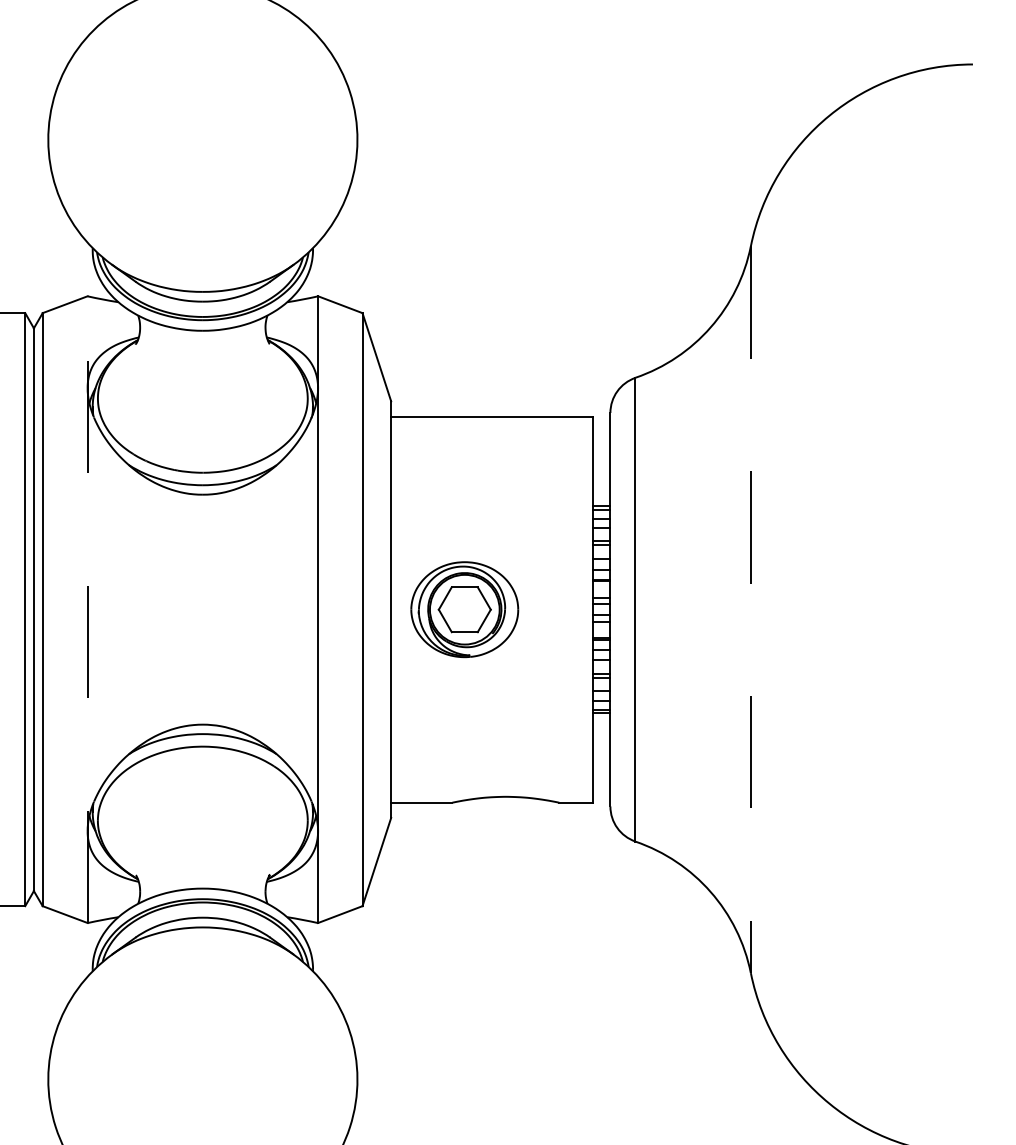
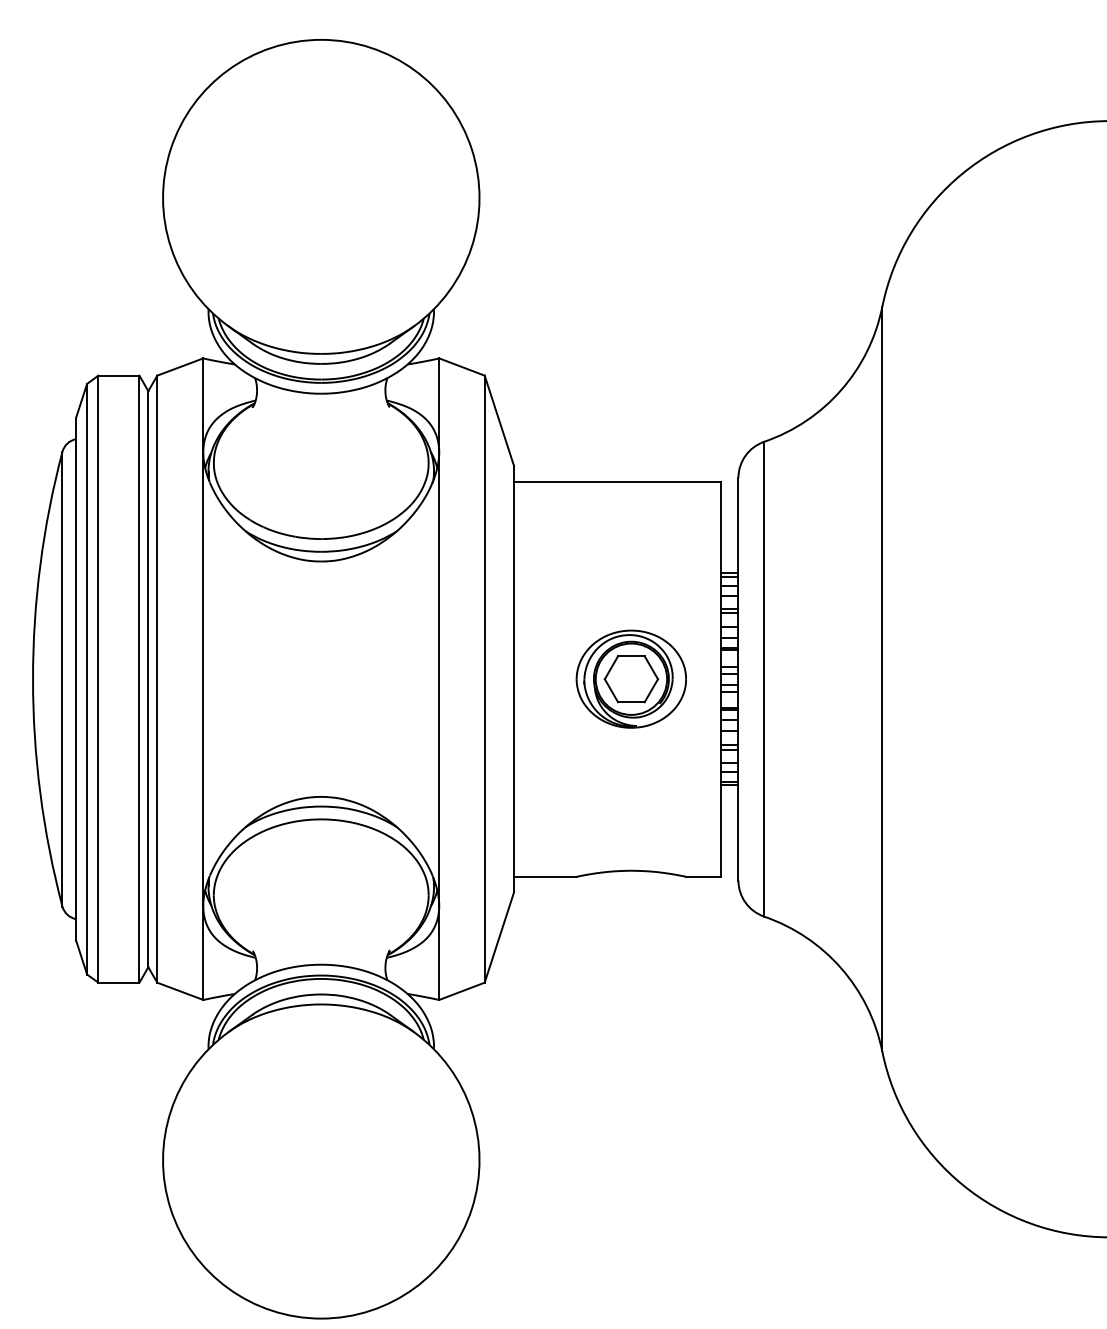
part: (463, 608) -> (630, 678), moved
line: (87, 609) -> (203, 679), dashed -> solid
line: (751, 609) -> (882, 679), dashed -> solid

